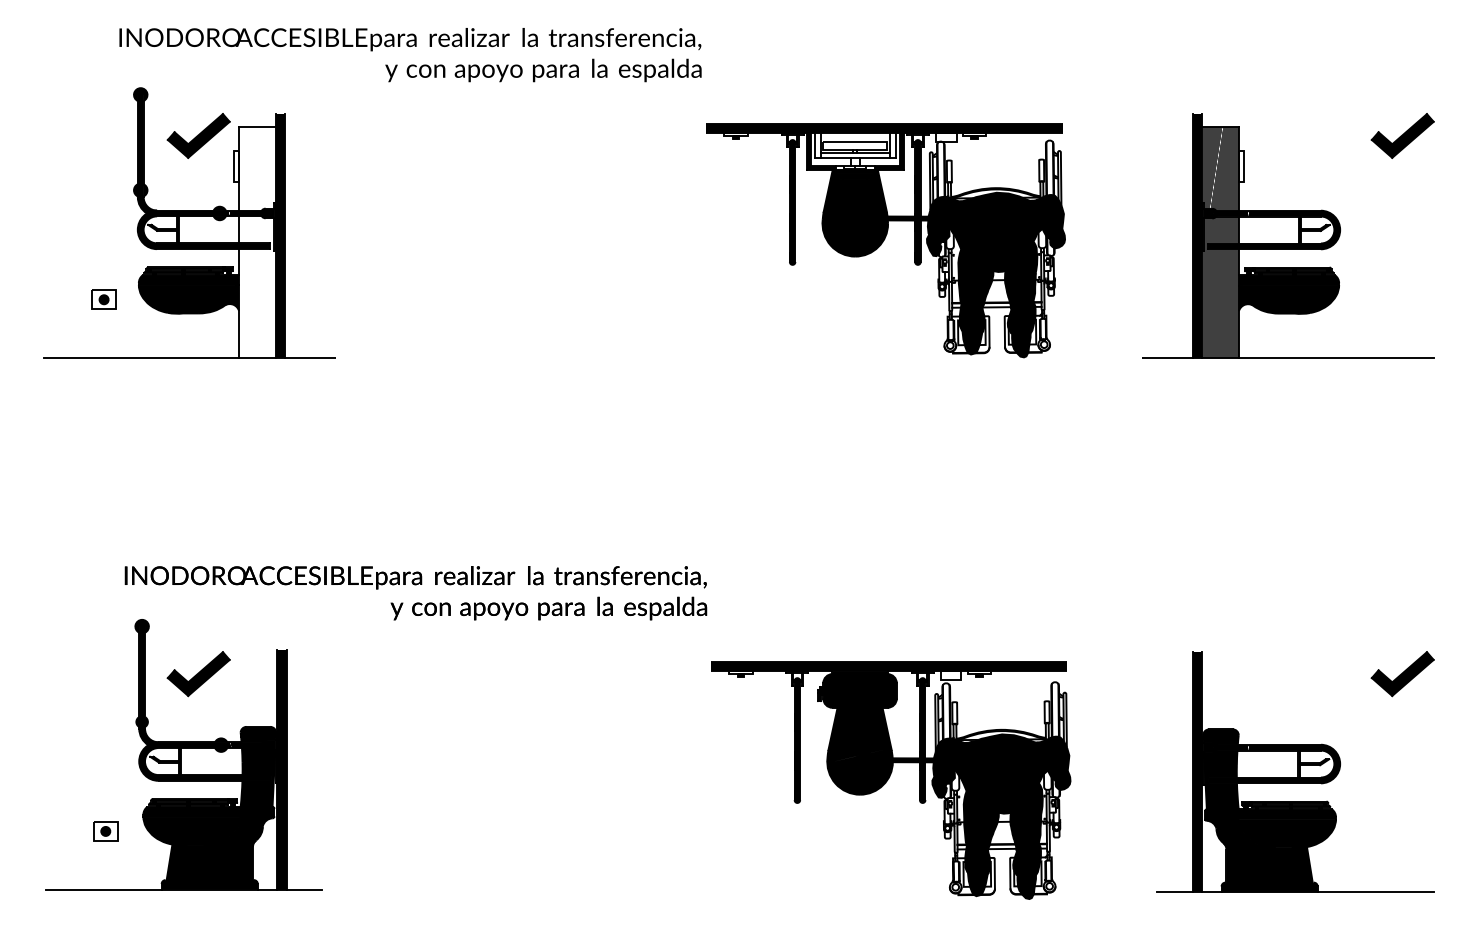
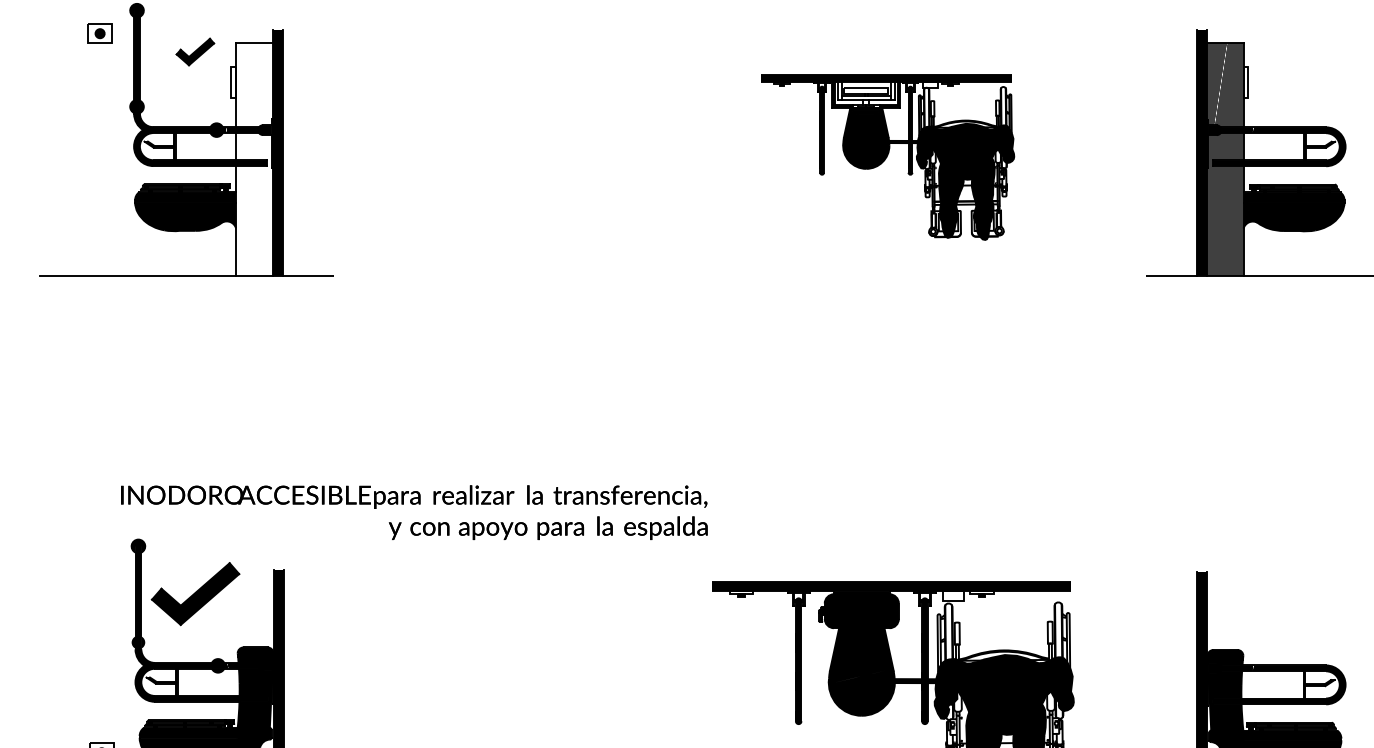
part: (198, 135) -> (195, 51), size x0.6
part: (885, 240) -> (887, 157), size x0.7
part: (103, 299) -> (99, 33), moved
part: (198, 674) -> (195, 594), size x1.4

